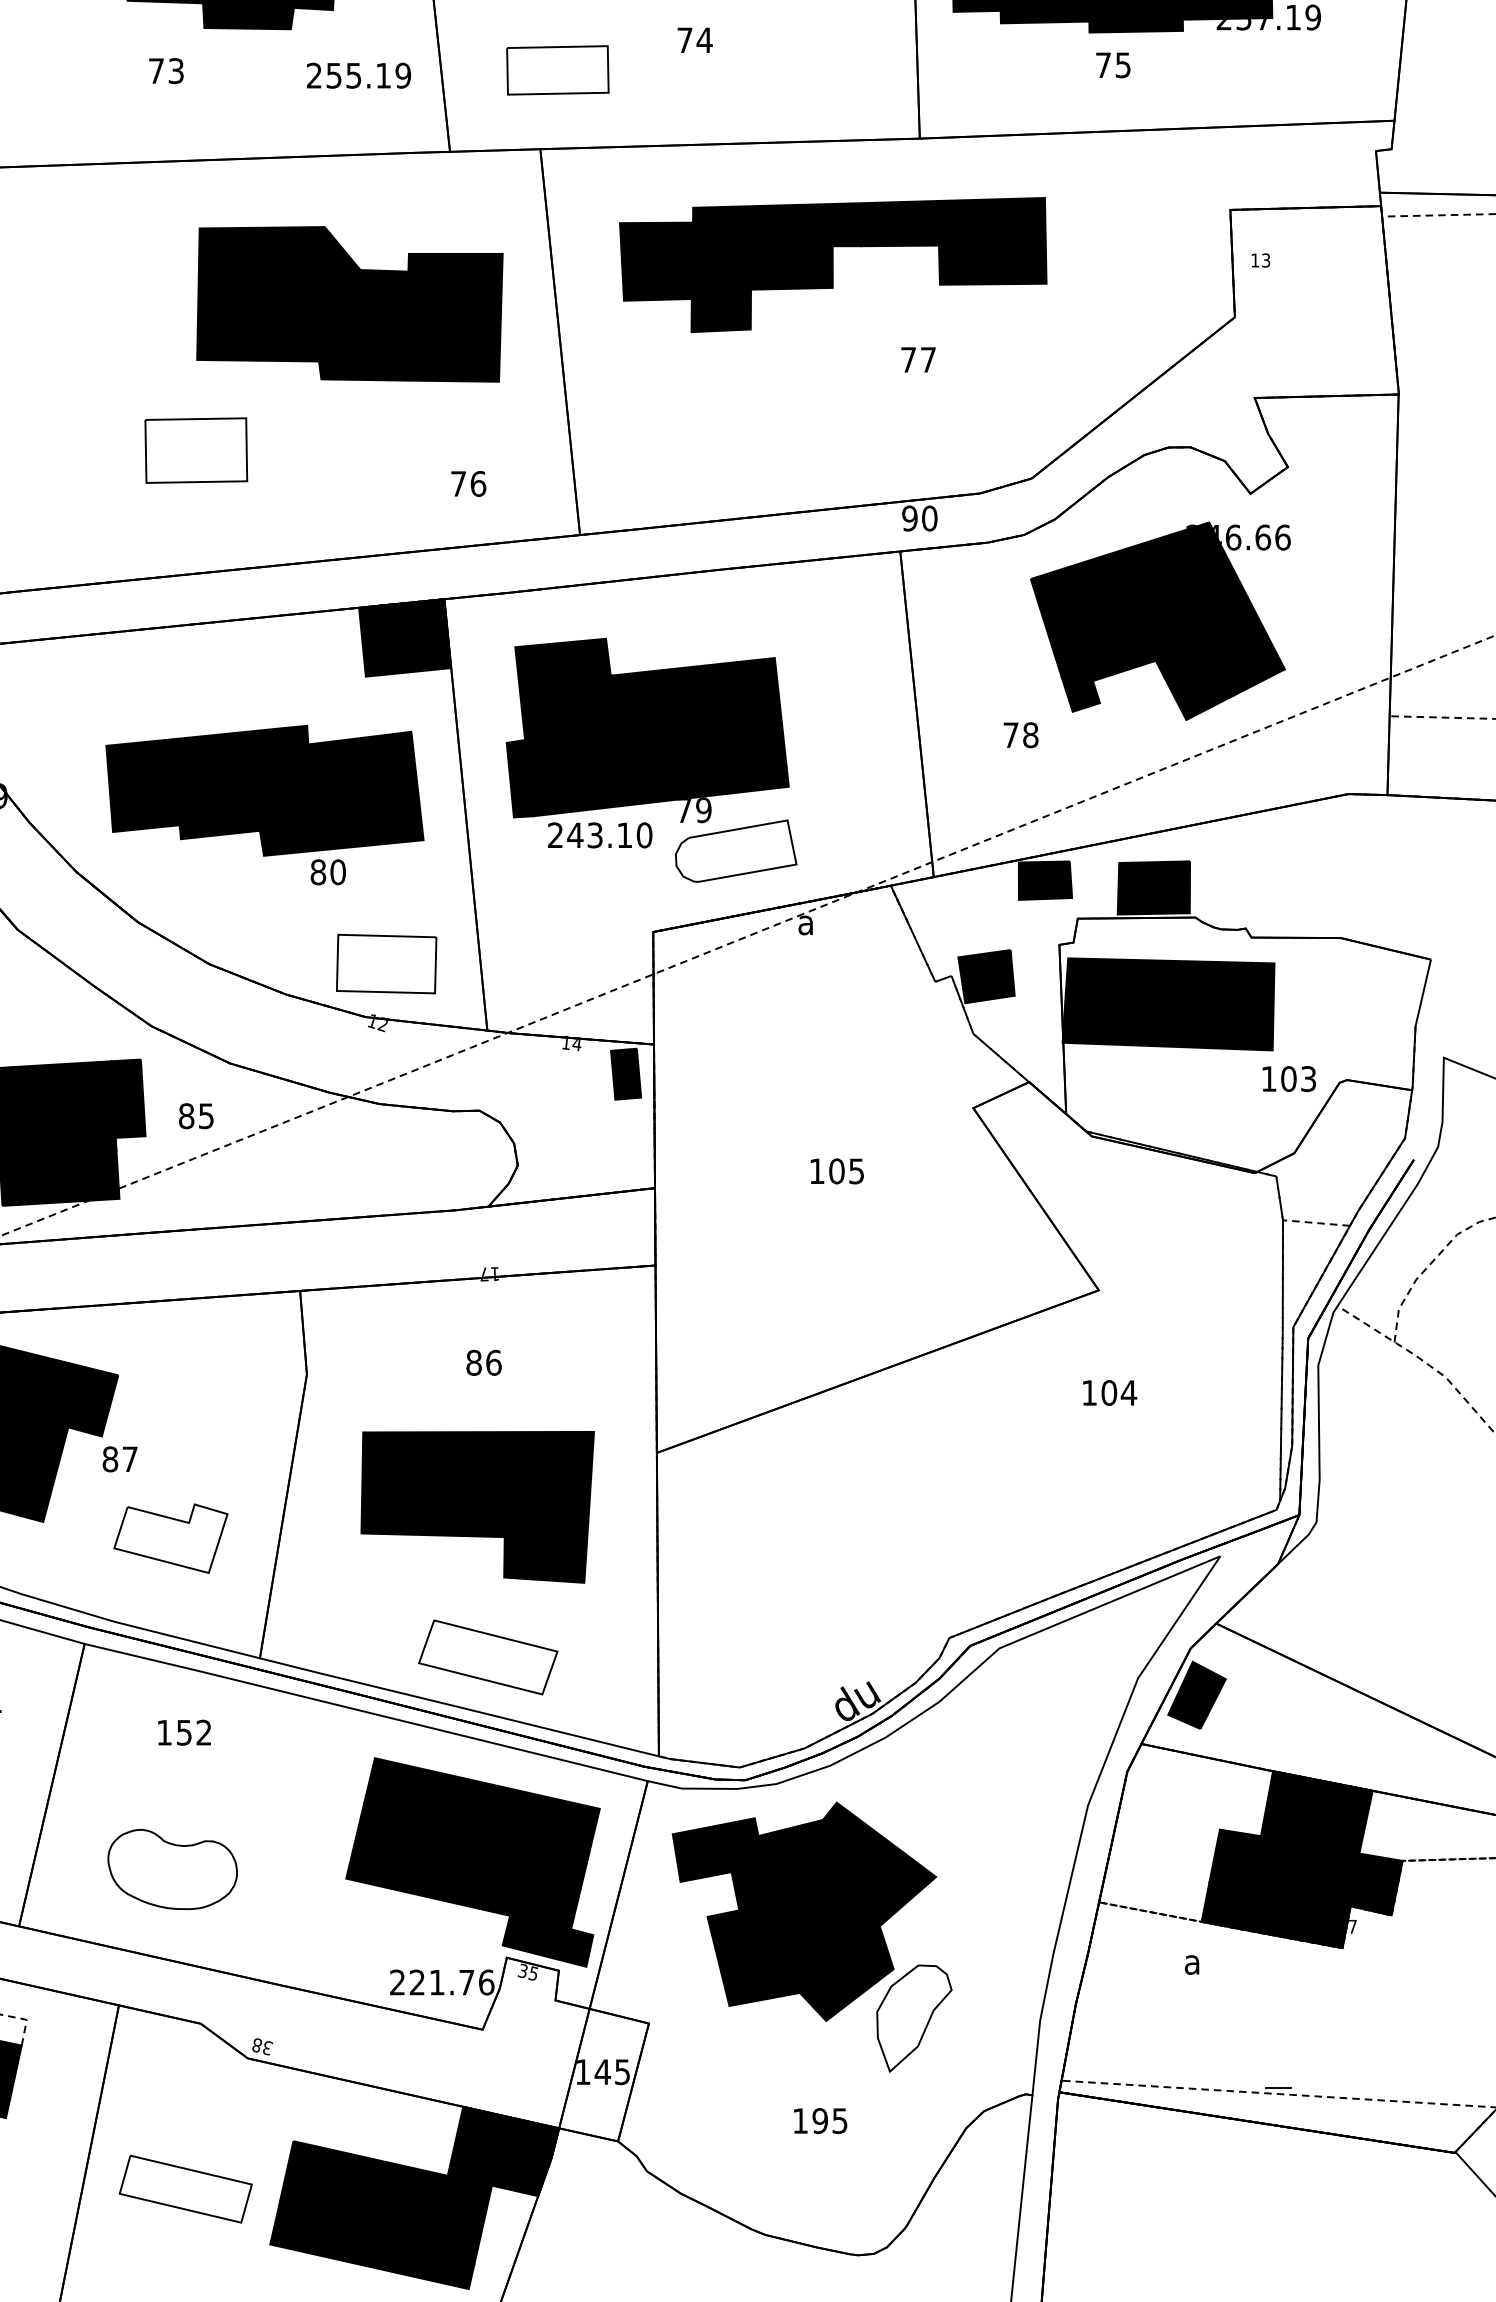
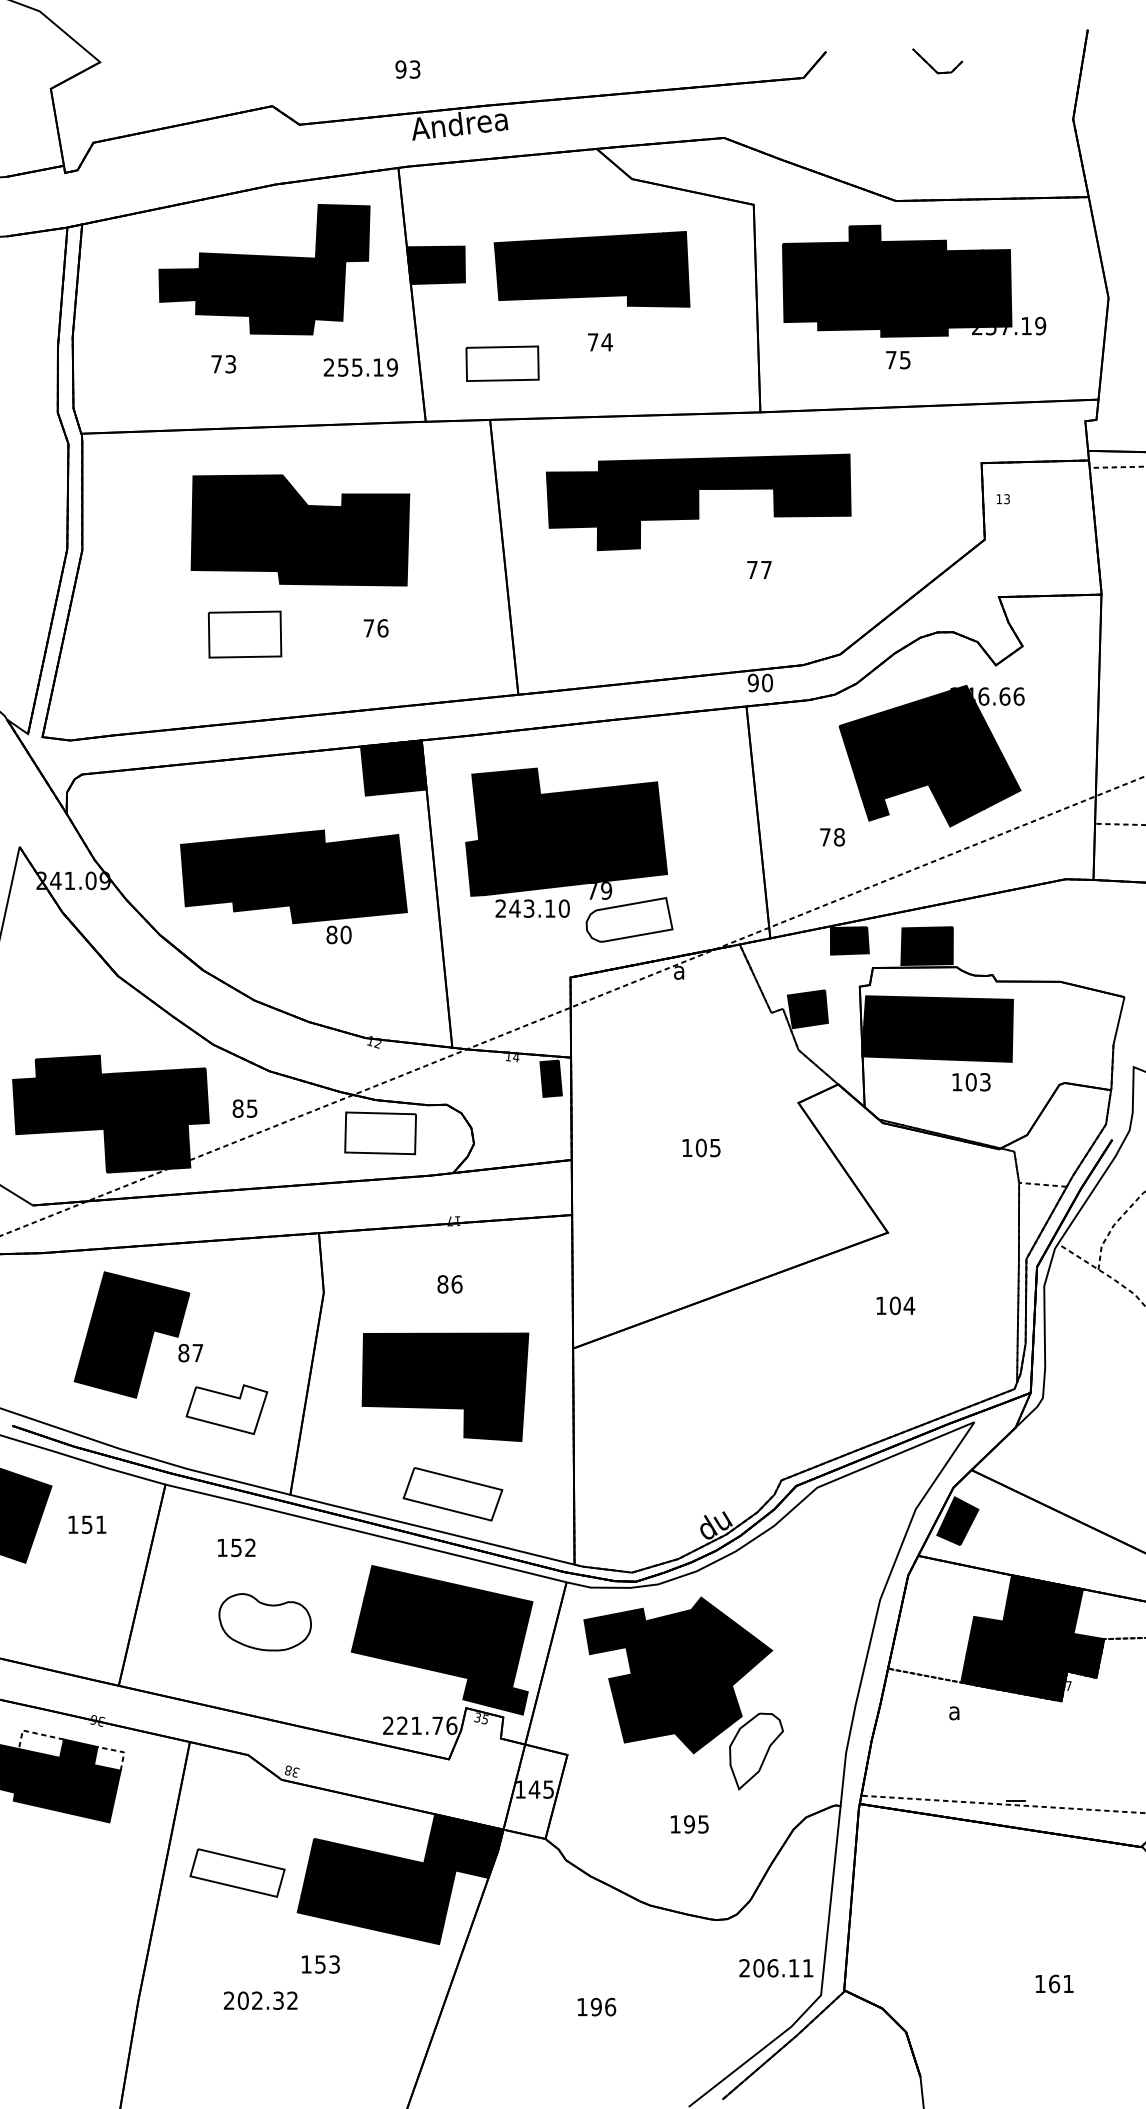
part: (349, 304) -> (300, 530), moved
text: (467, 484) -> (375, 628), moved
part: (386, 964) -> (380, 1133), moved
text: (1289, 1079) -> (971, 1082), moved
part: (171, 1869) -> (264, 1622), moved

